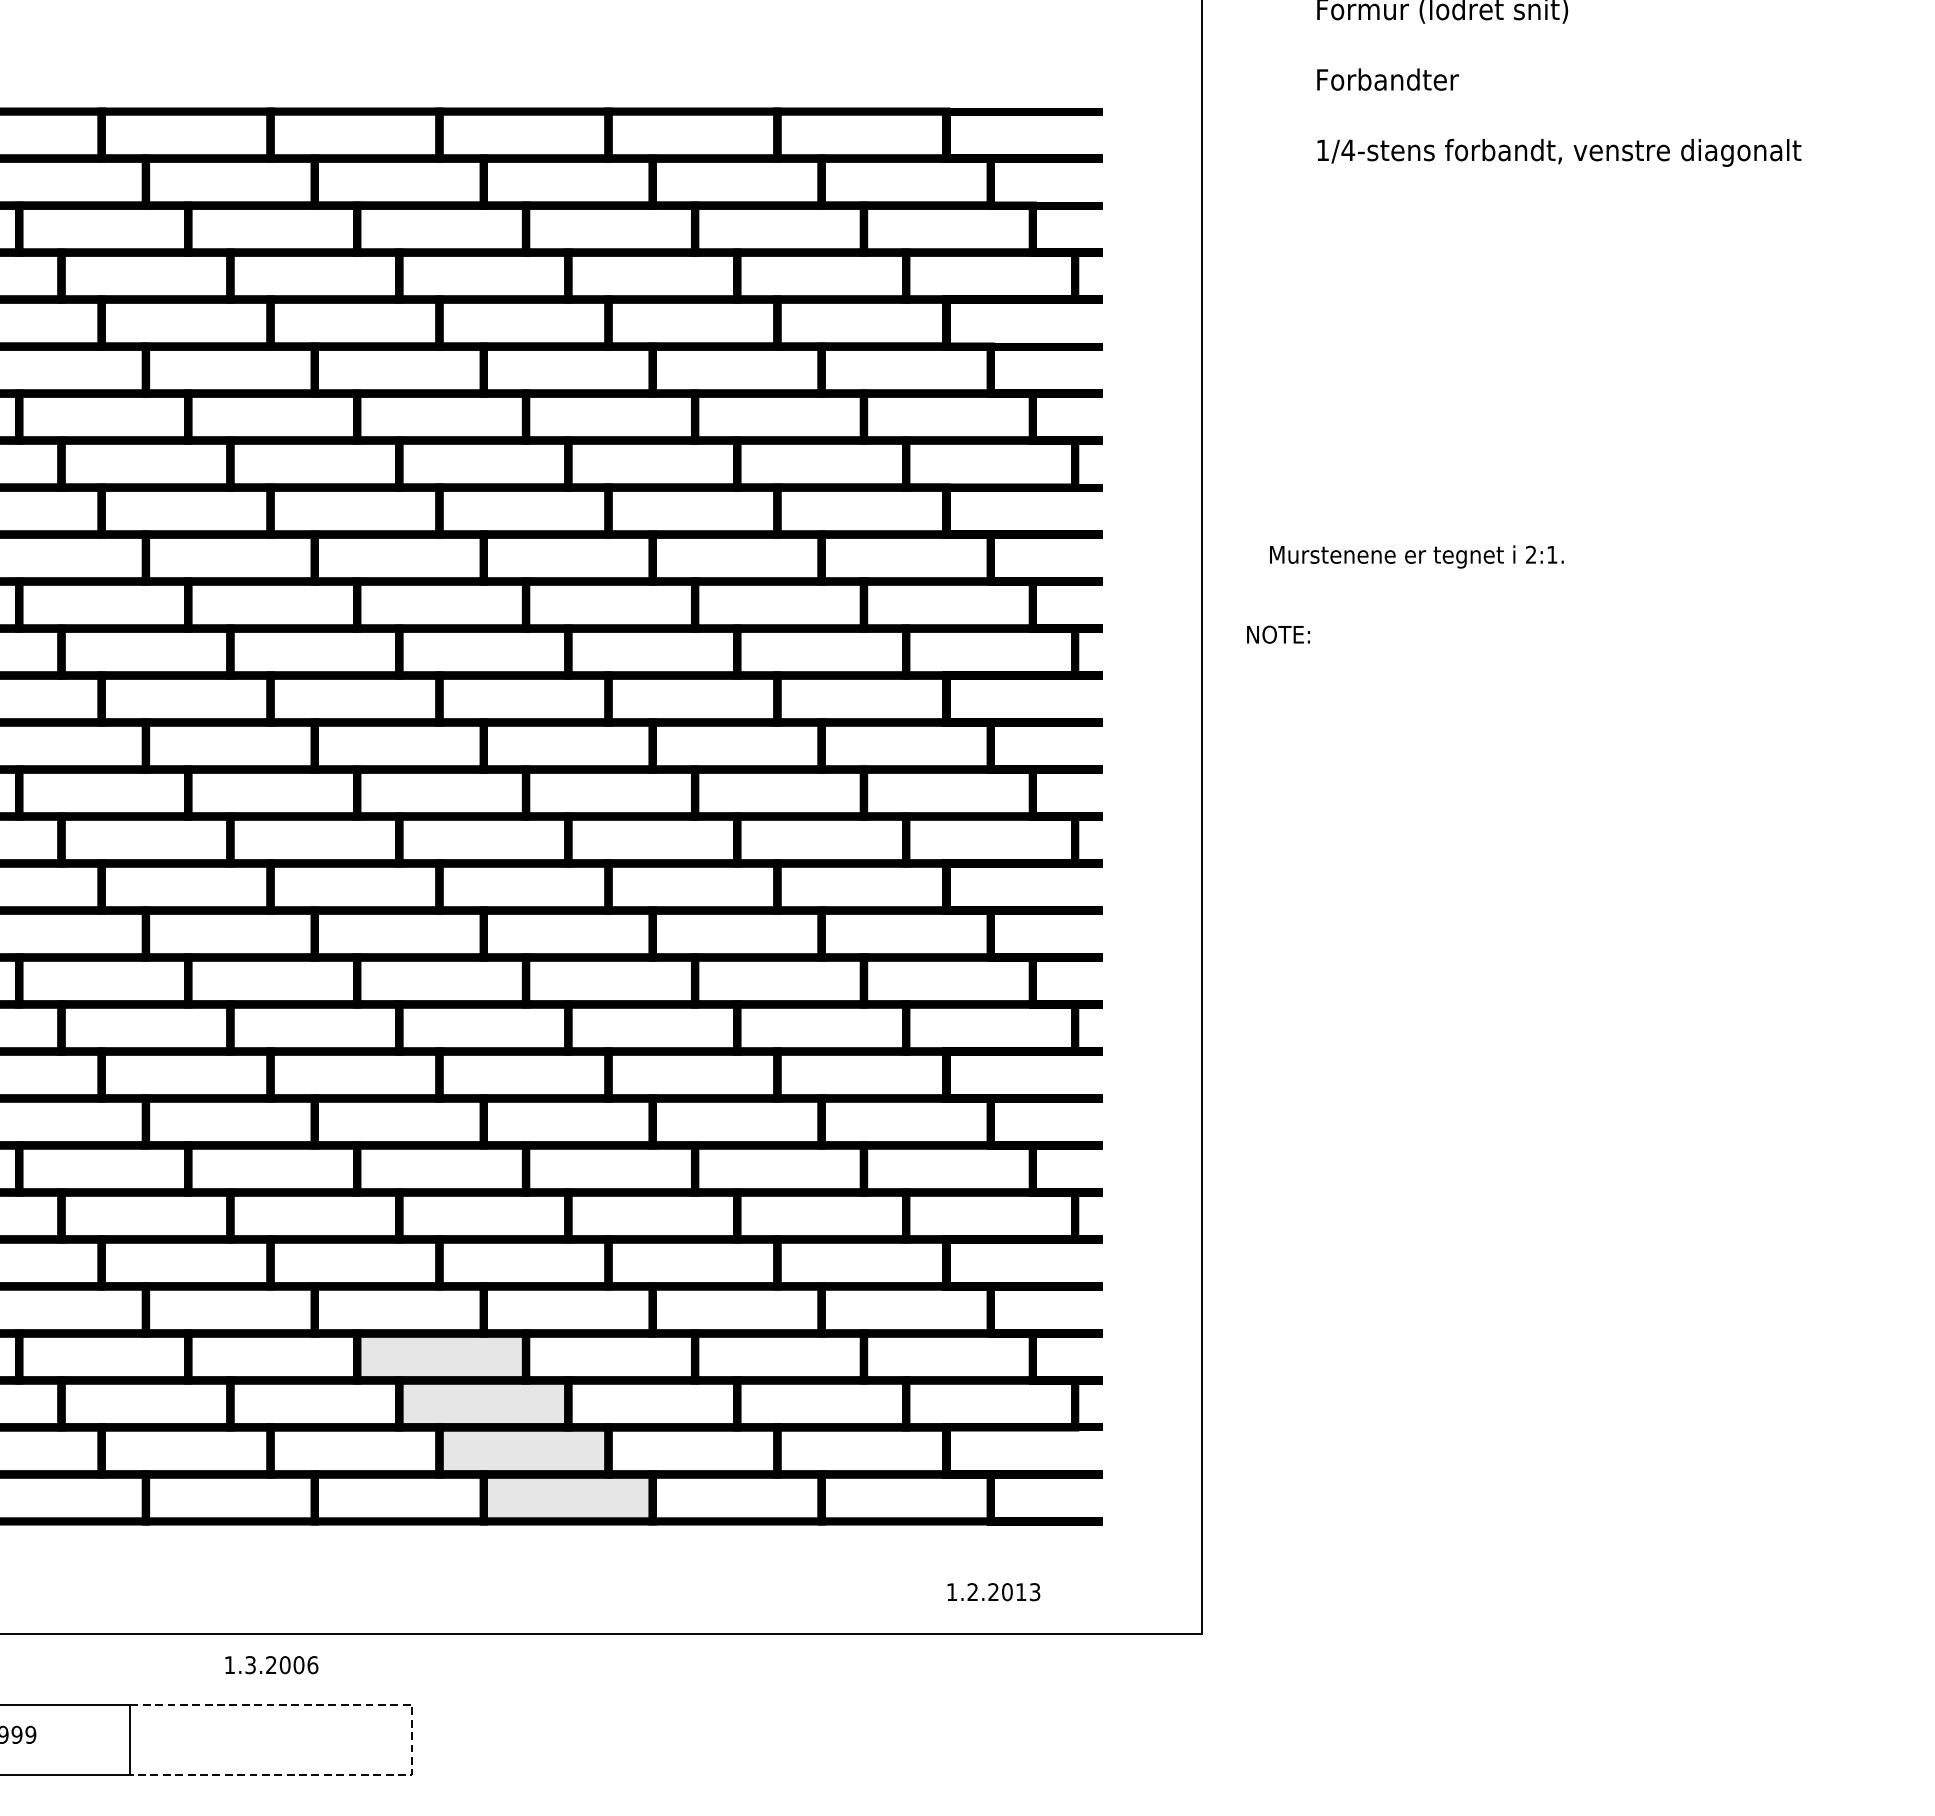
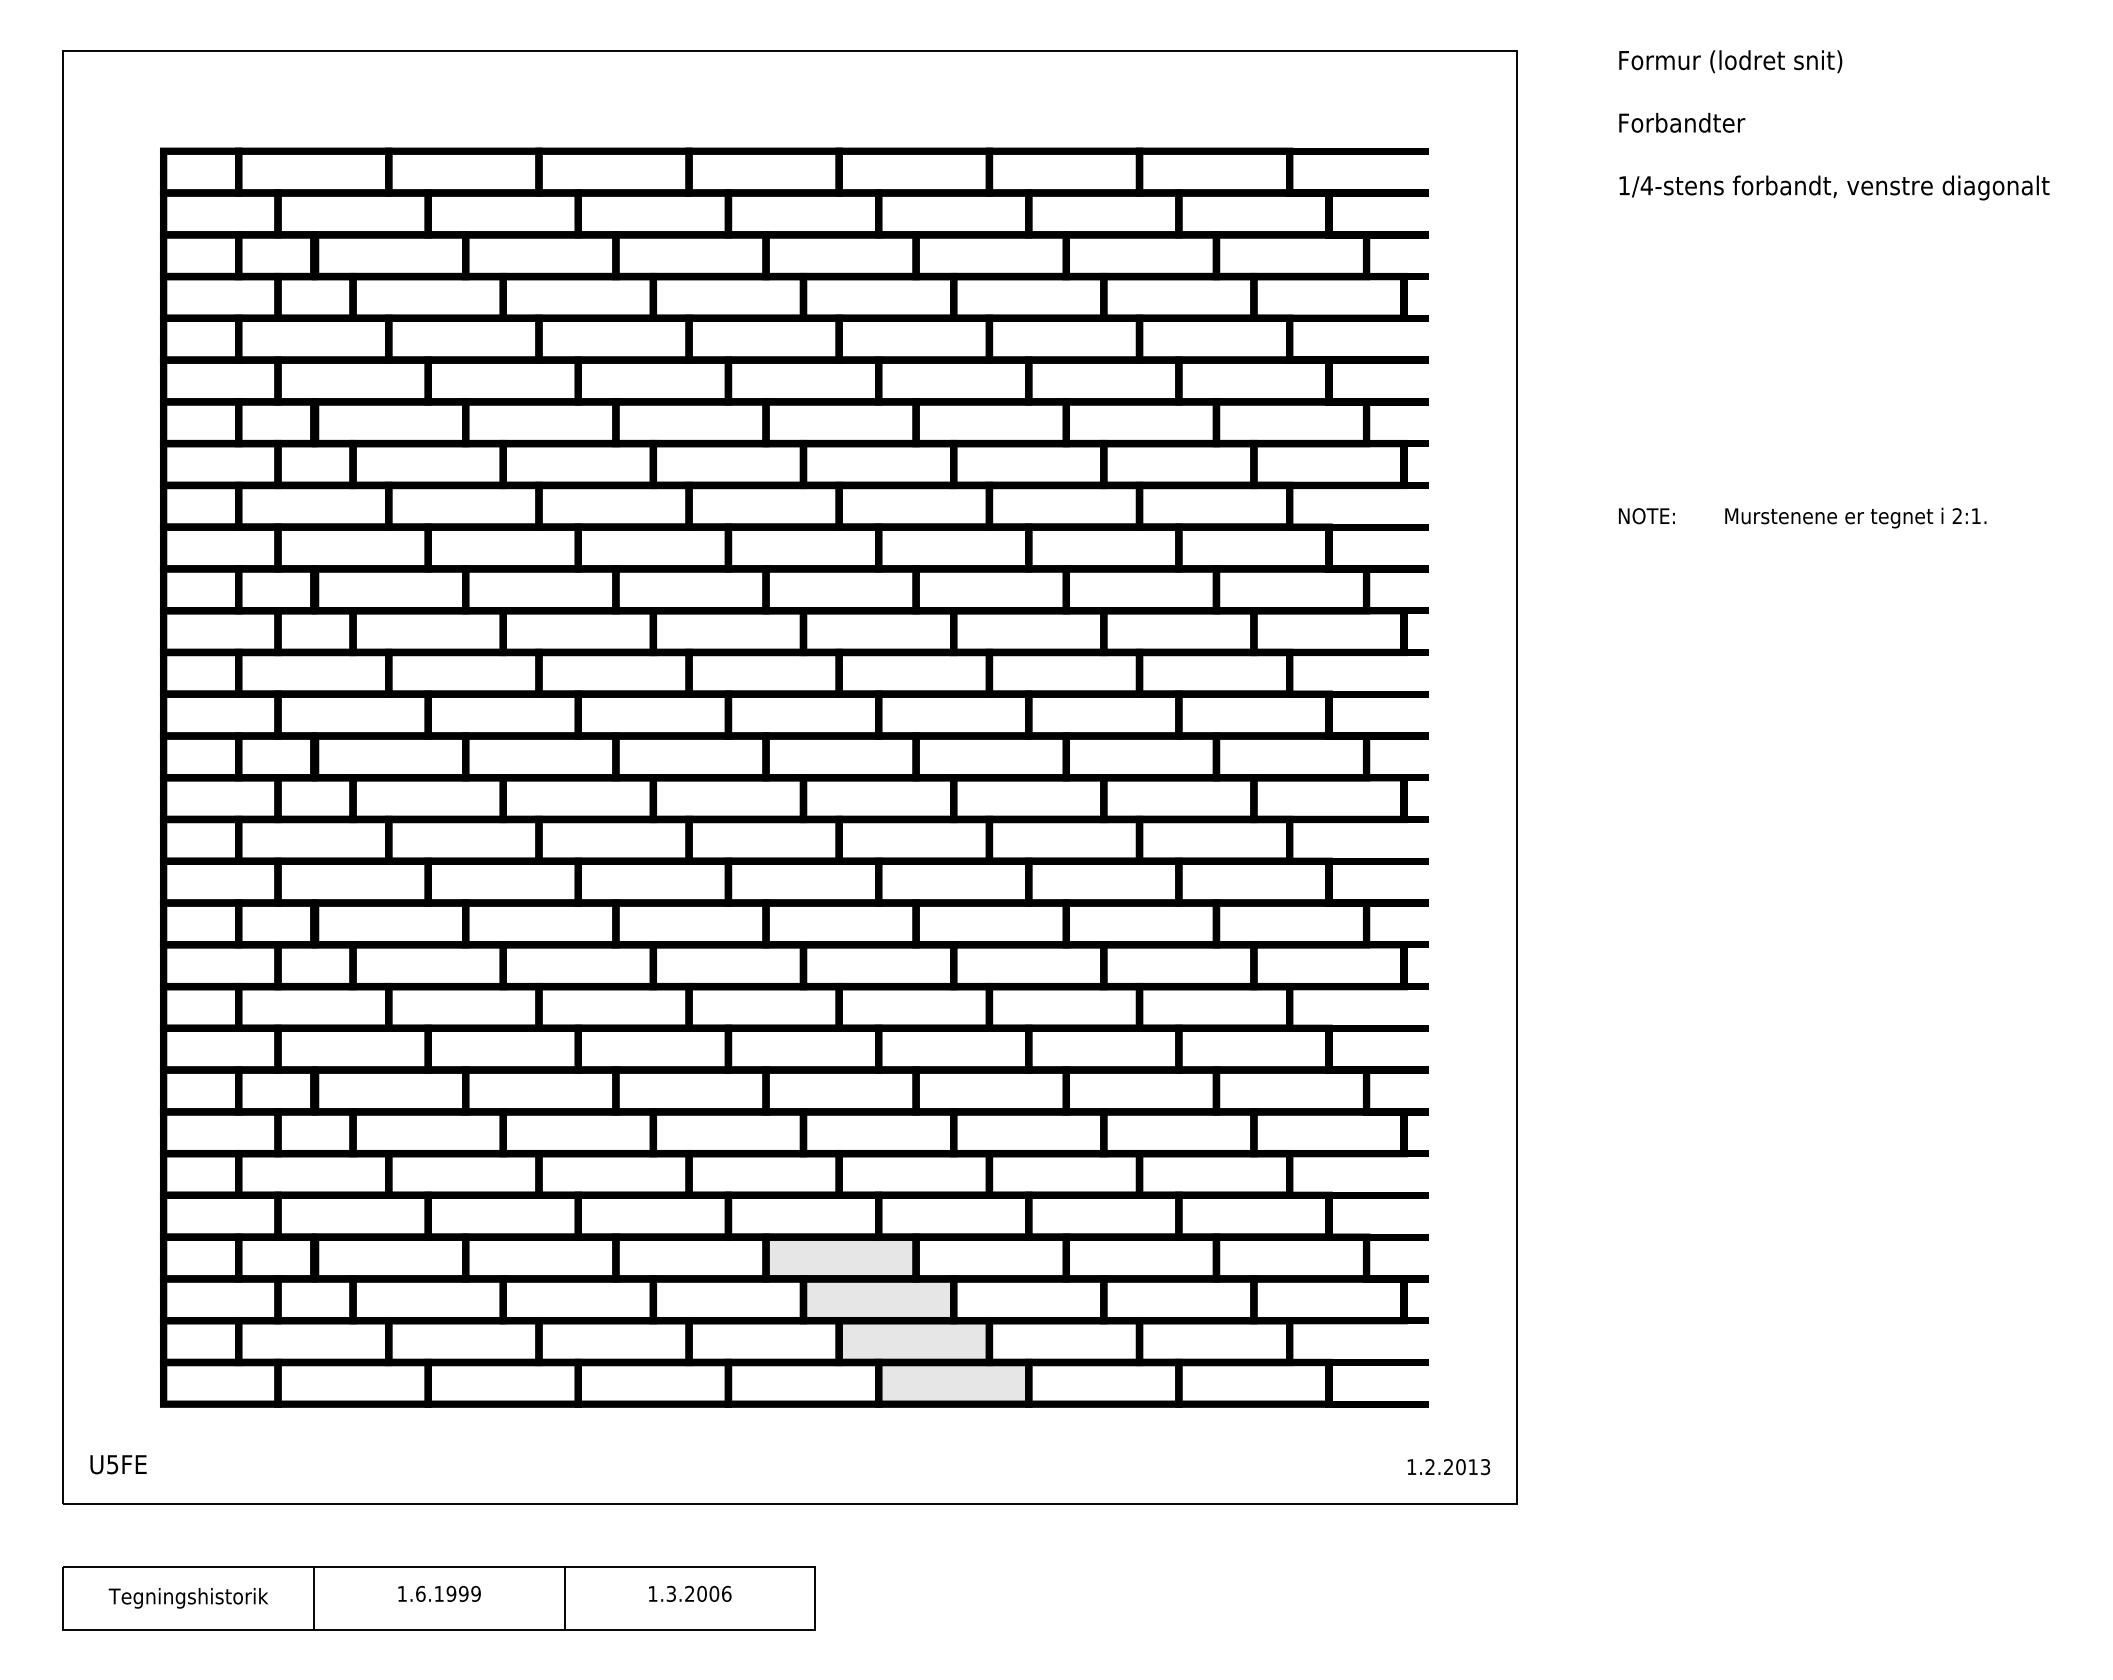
text: (1416, 556) -> (1855, 517), moved
text: (1278, 635) -> (1646, 516), moved
text: (993, 1592) -> (1448, 1467), moved
text: (272, 1664) -> (690, 1593), moved
line: (412, 1740) -> (815, 1598), dashed -> solid

